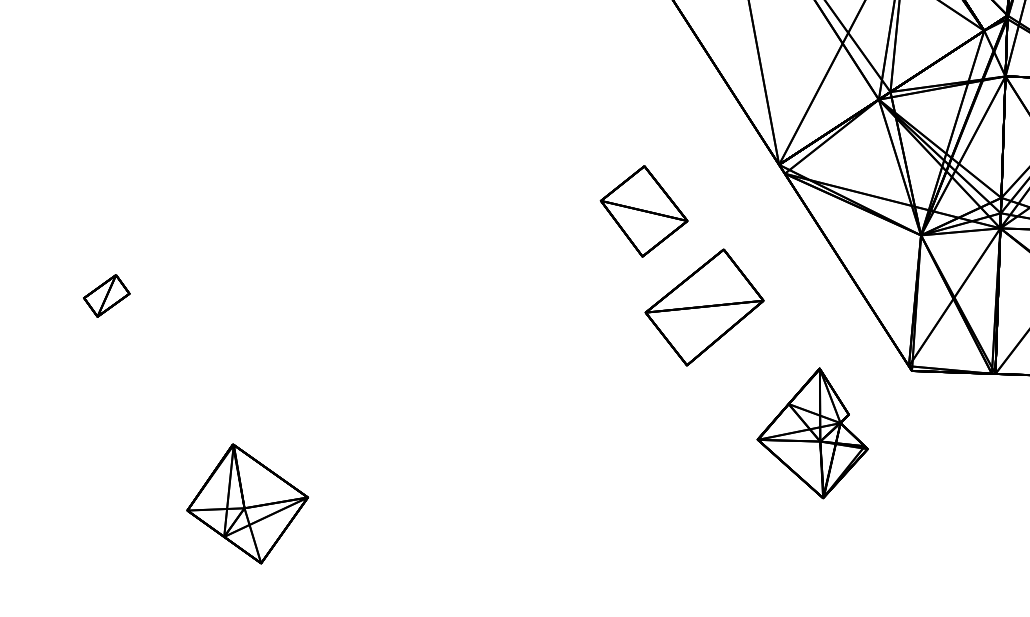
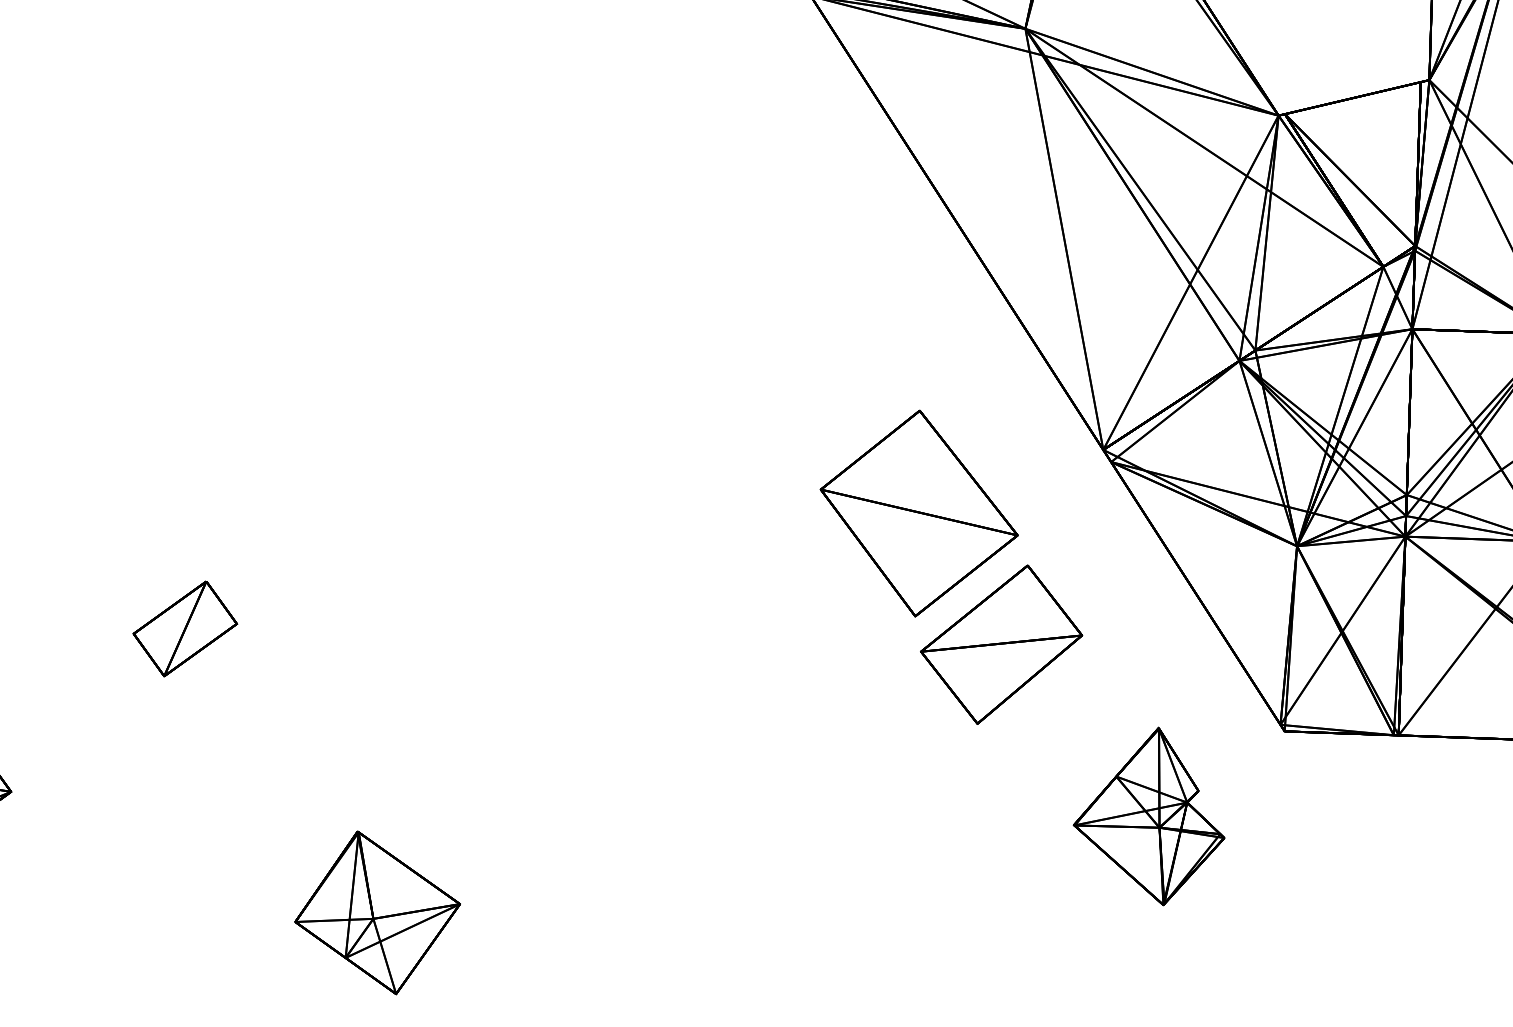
part: (643, 211) -> (918, 513), size x1.67
part: (106, 295) -> (185, 628), size x1.67

